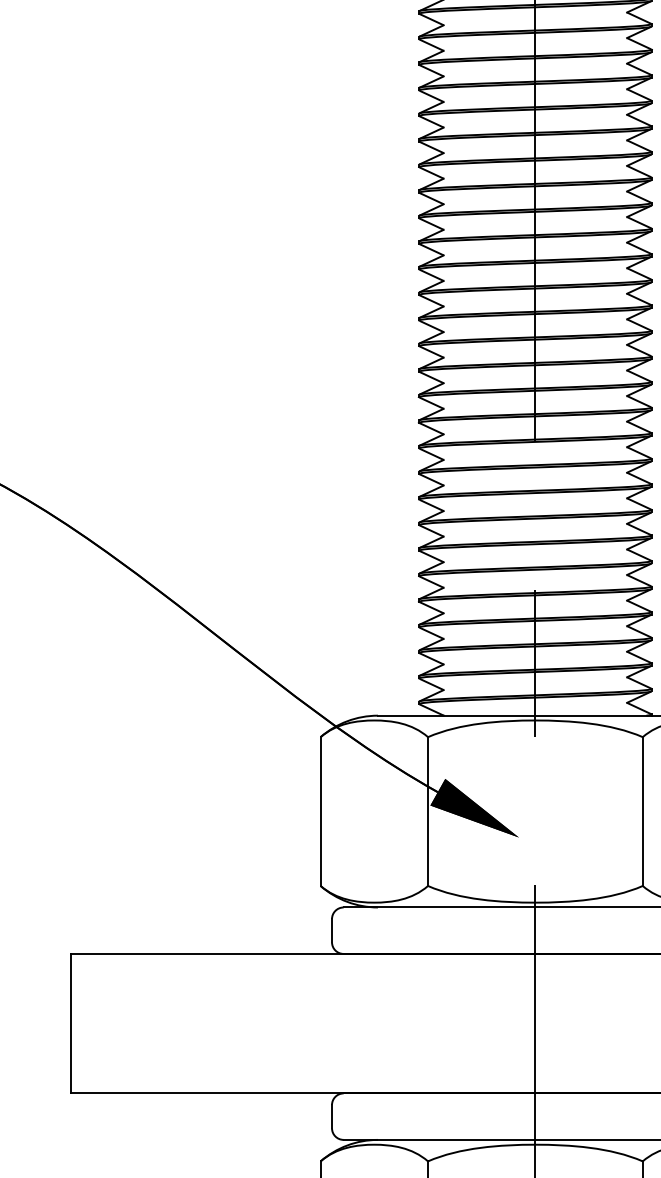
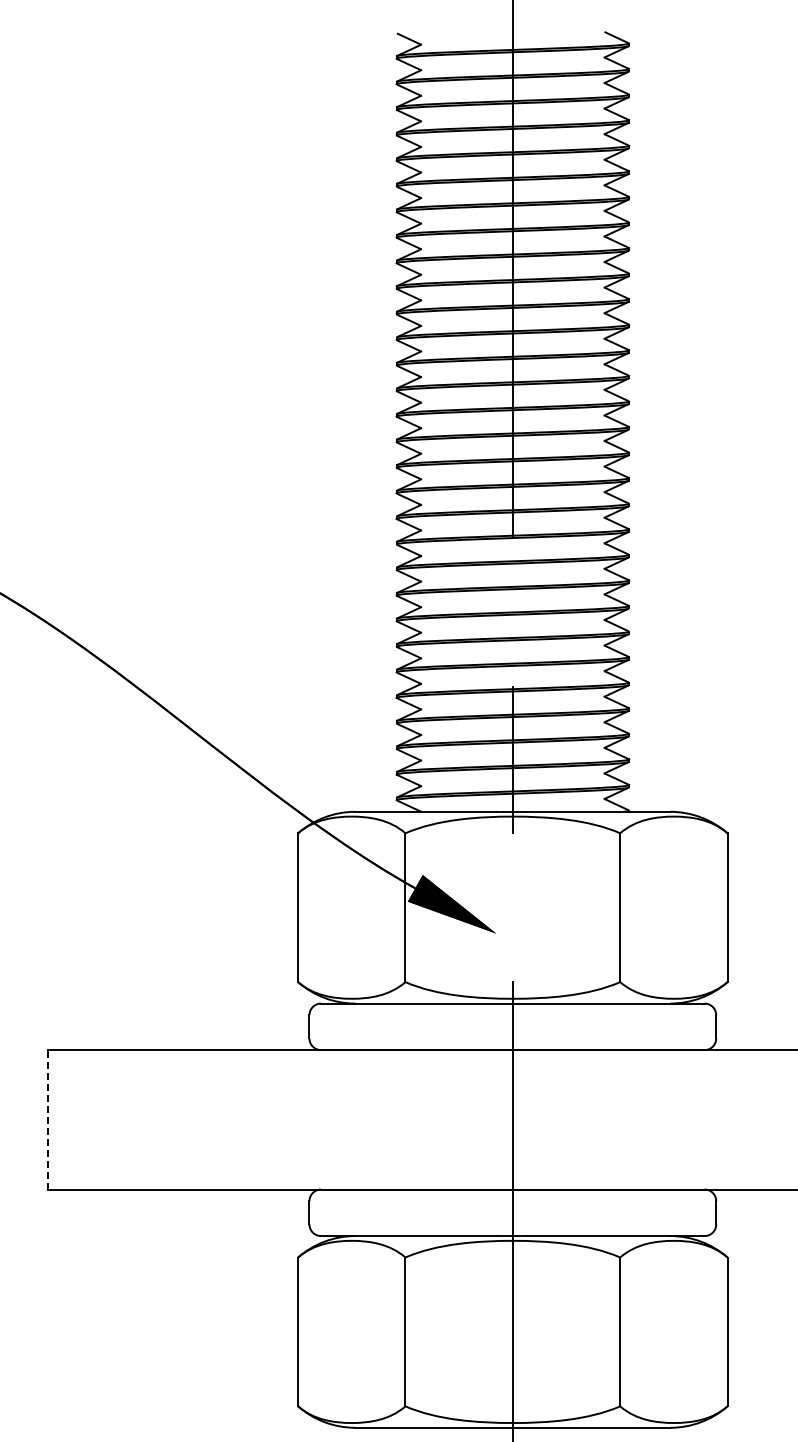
line: (70, 1023) -> (47, 1119), solid -> dashed

